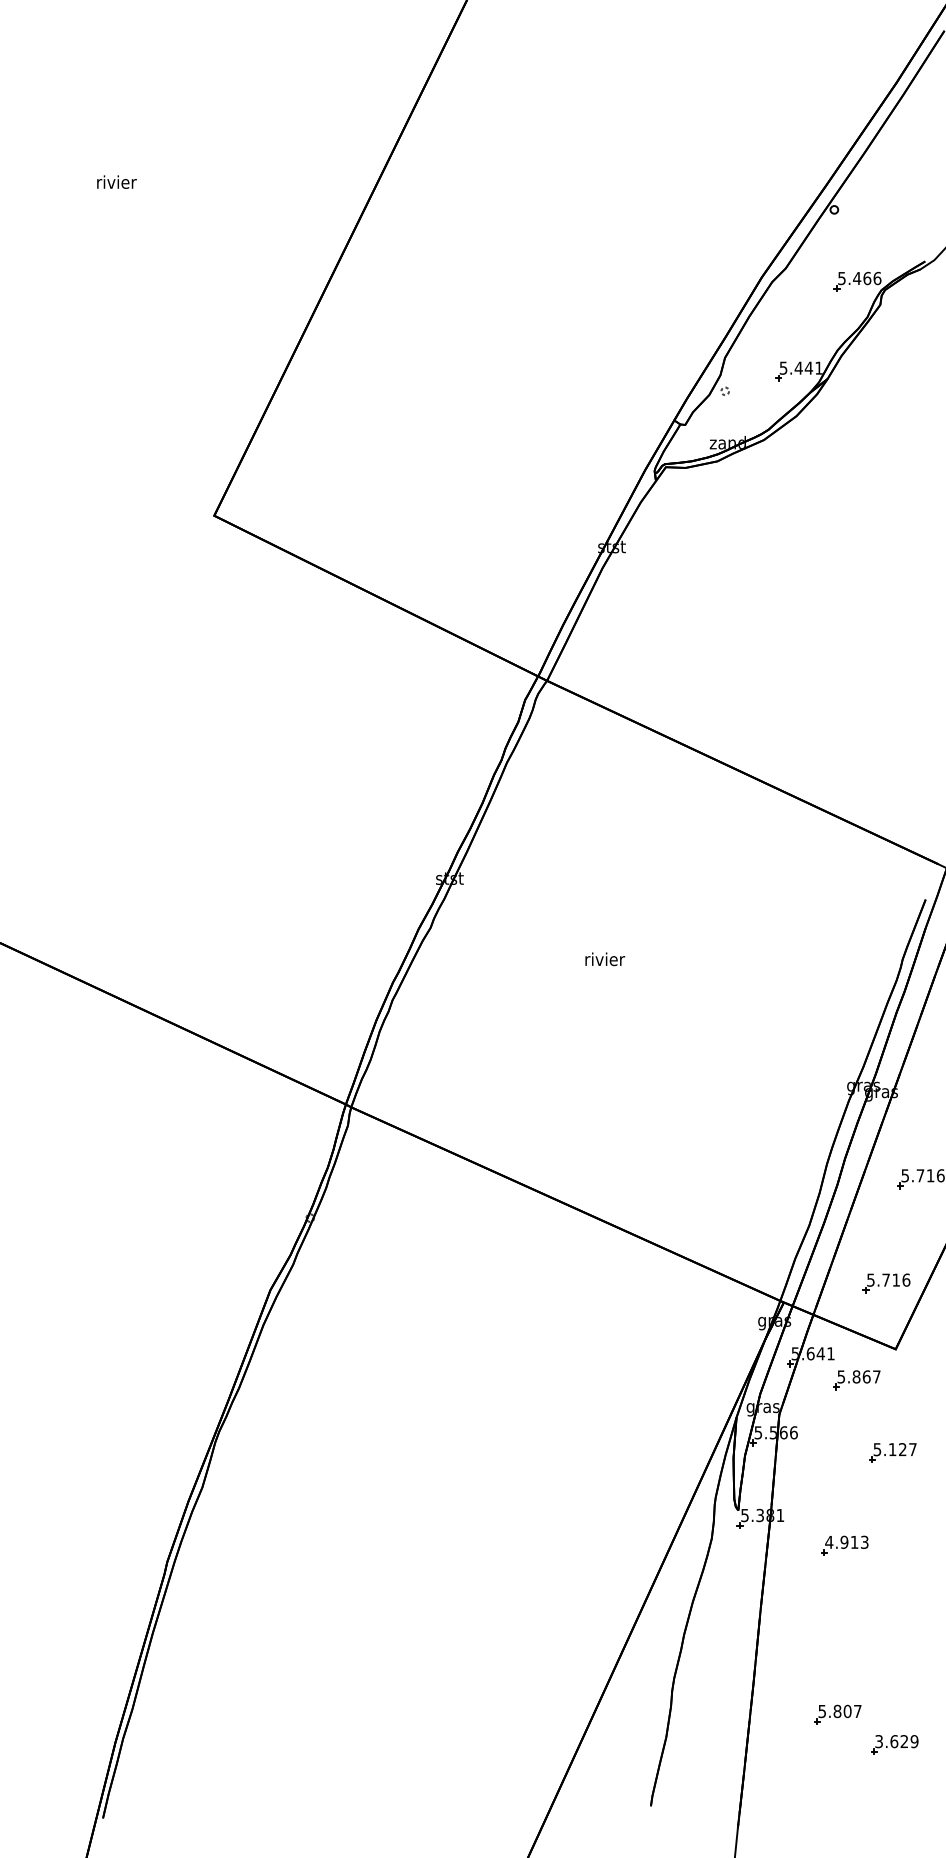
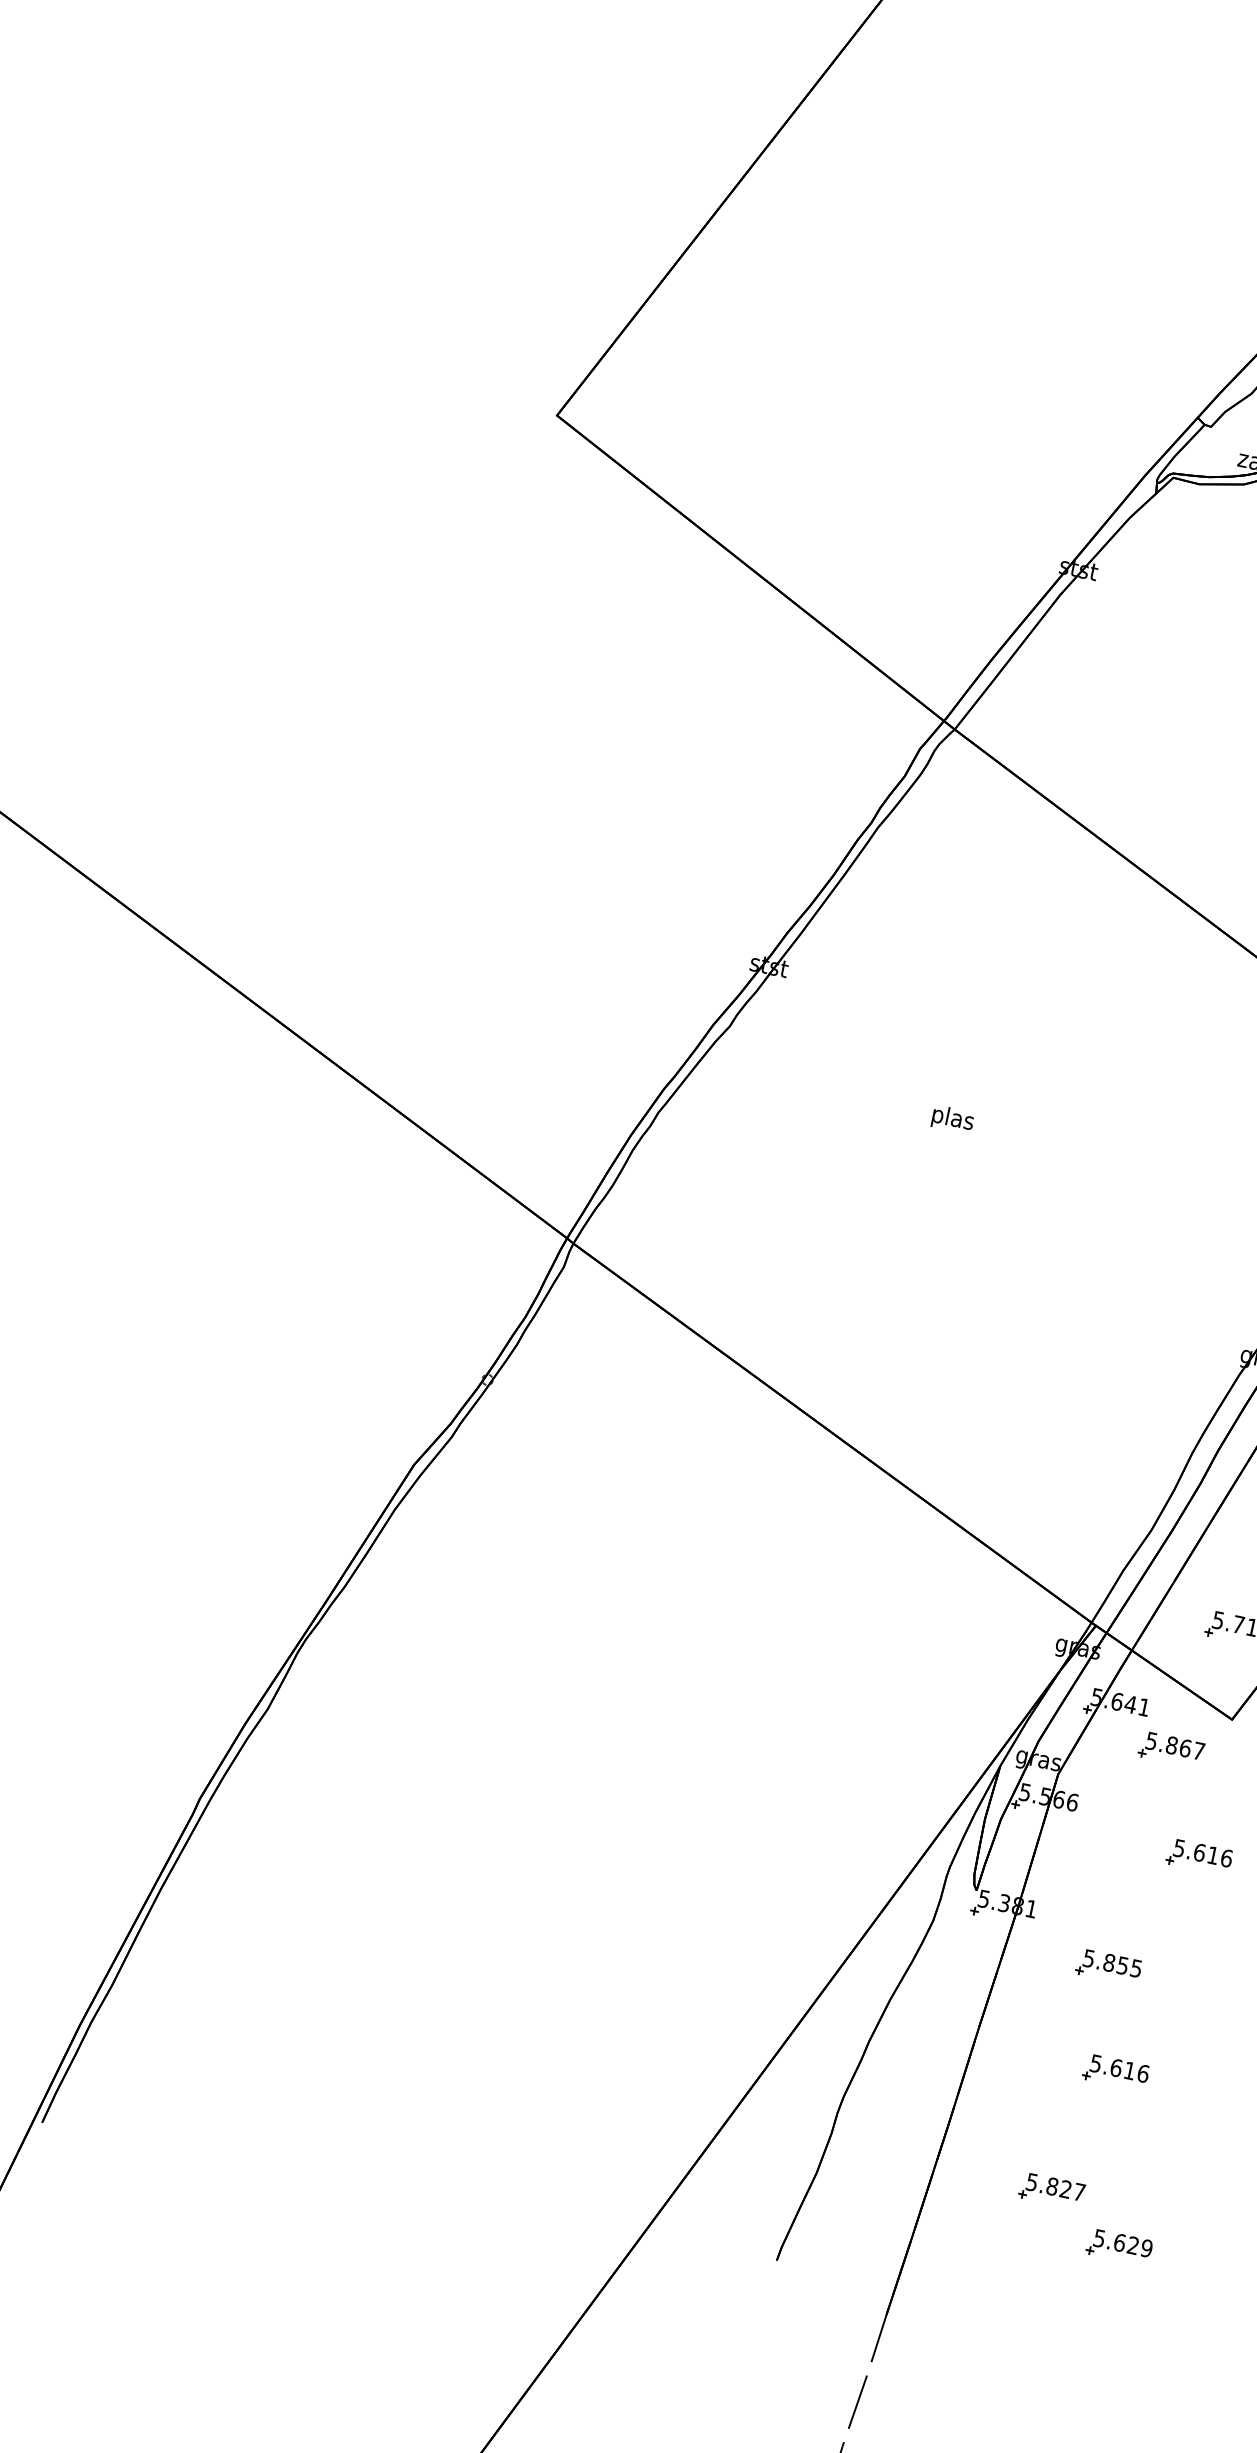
text: (605, 960) -> (954, 1119), rivier -> plas
text: (902, 1449) -> (1212, 1855), 5.127 -> 5.616
text: (846, 1541) -> (1112, 1962), 4.913 -> 5.855
part: (865, 1619) -> (1115, 2071), added
text: (847, 1711) -> (1065, 2189), 5.807 -> 5.827
text: (878, 1741) -> (1098, 2238), 3.629 -> 5.629

